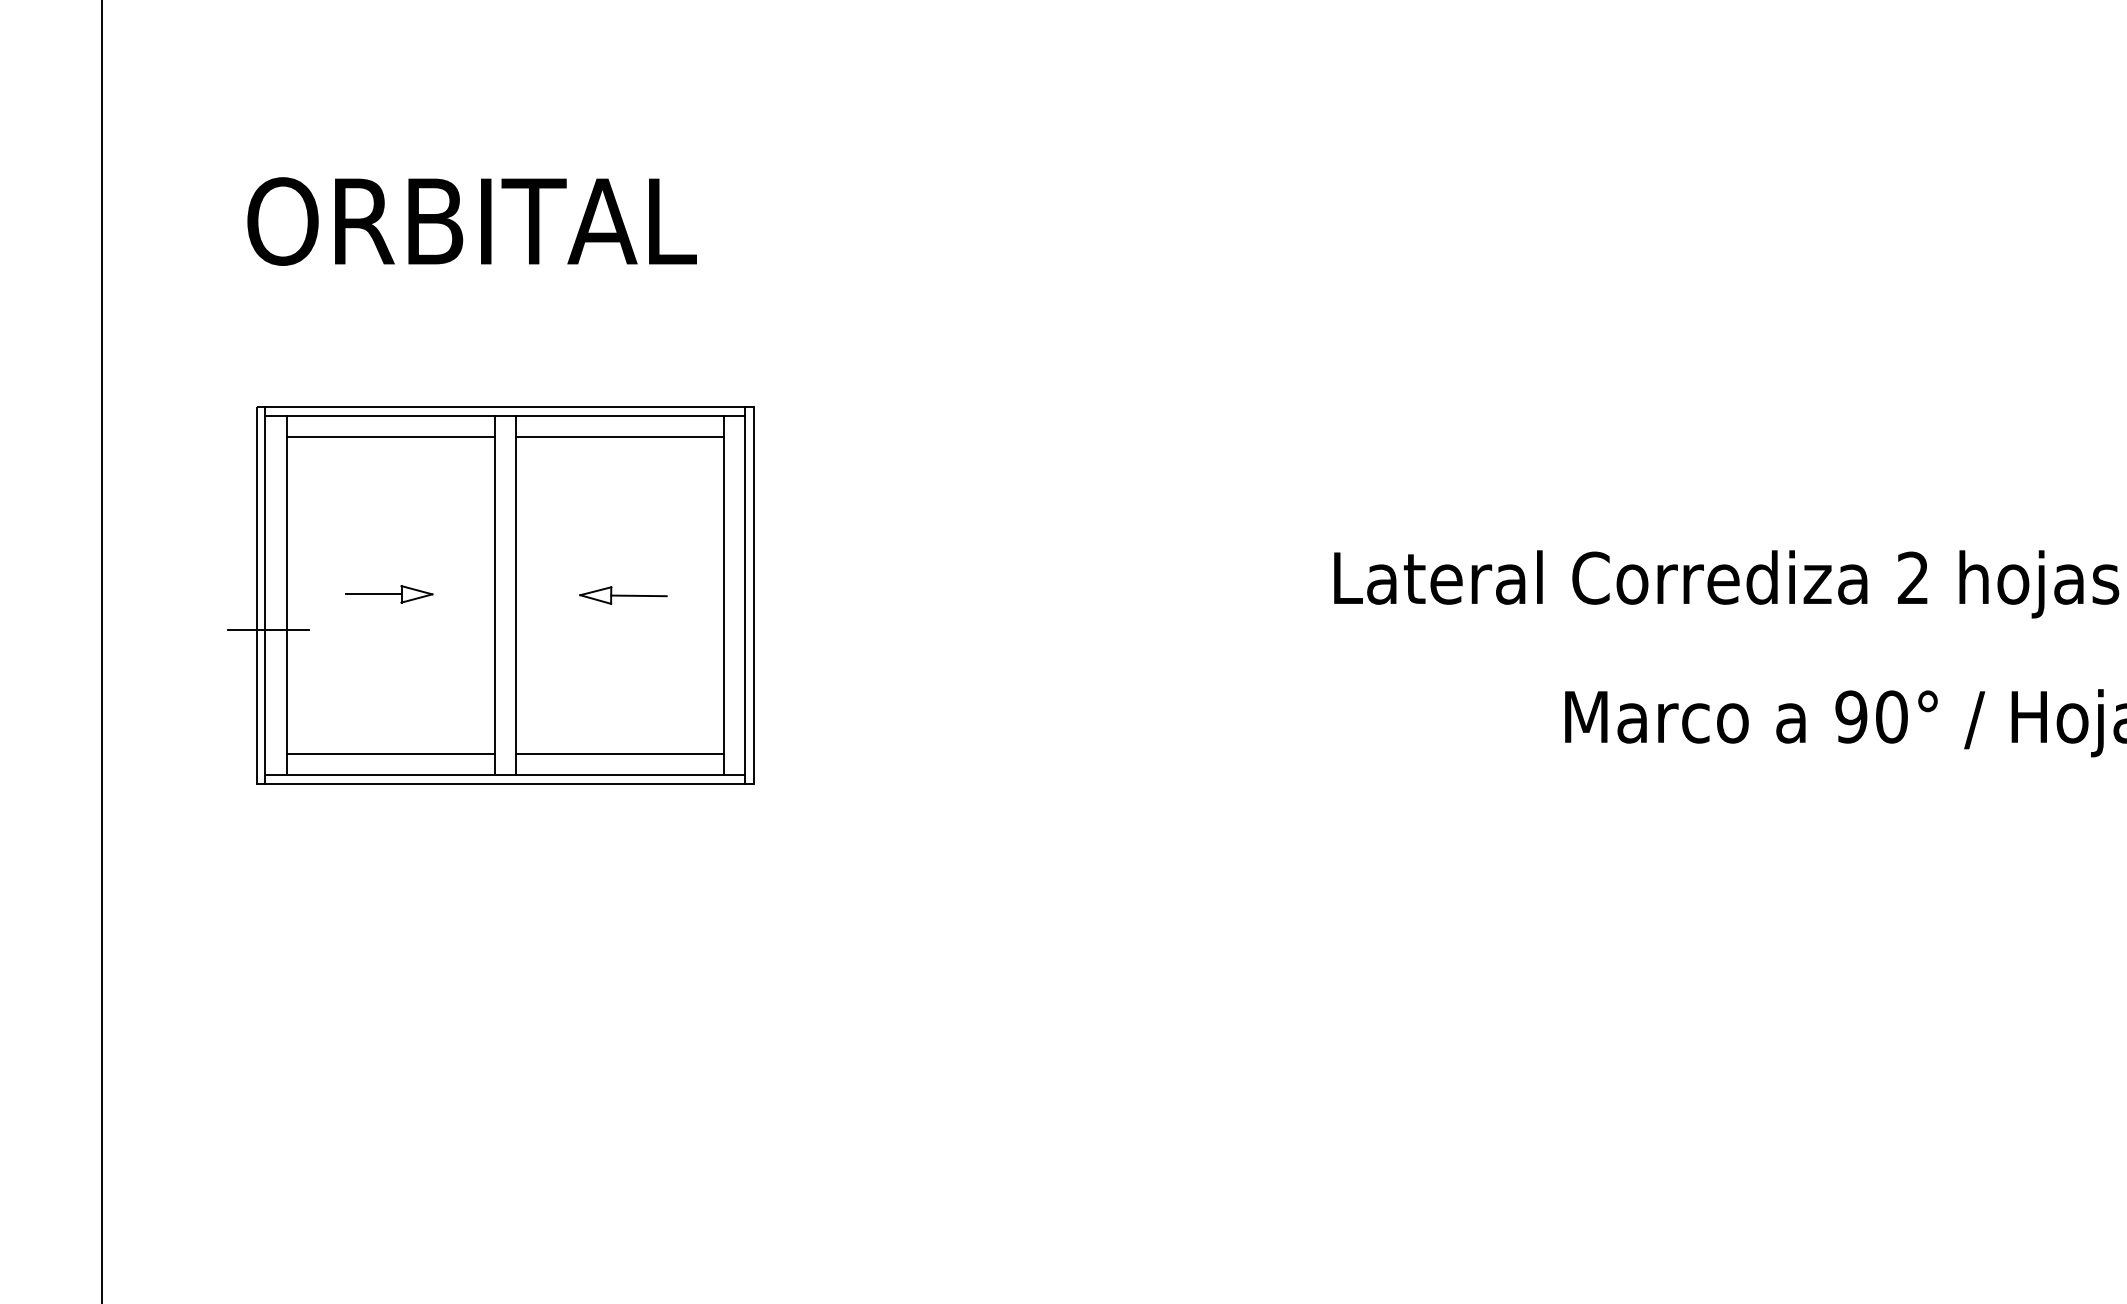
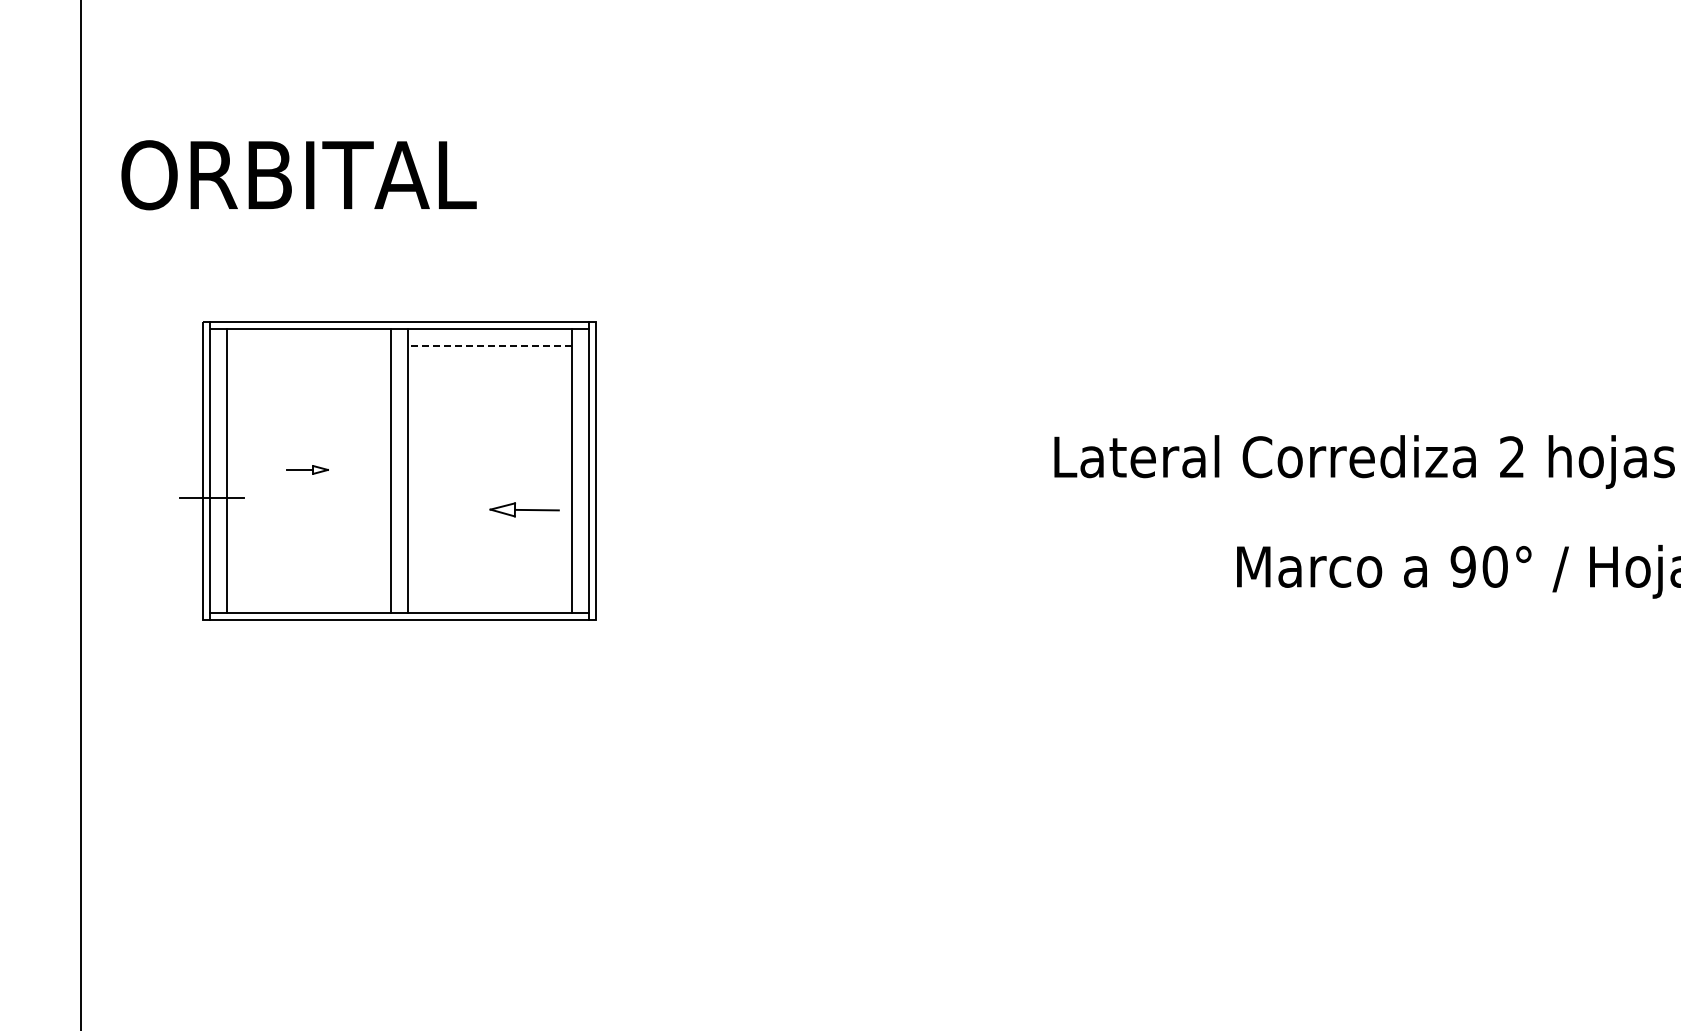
text: (471, 221) -> (298, 175), moved
line: (390, 436) -> (308, 345), removed
line: (619, 436) -> (489, 345), solid -> dashed
part: (389, 593) -> (307, 469), size x0.6
part: (623, 595) -> (524, 509), moved
line: (390, 754) -> (308, 596), removed
line: (619, 754) -> (489, 596), removed

